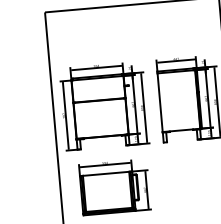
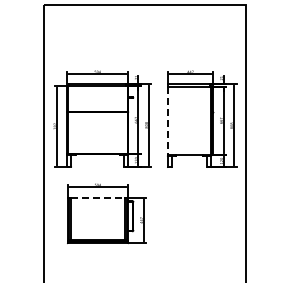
line: (160, 103) -> (167, 121), solid -> dashed
line: (105, 173) -> (97, 197), solid -> dashed

